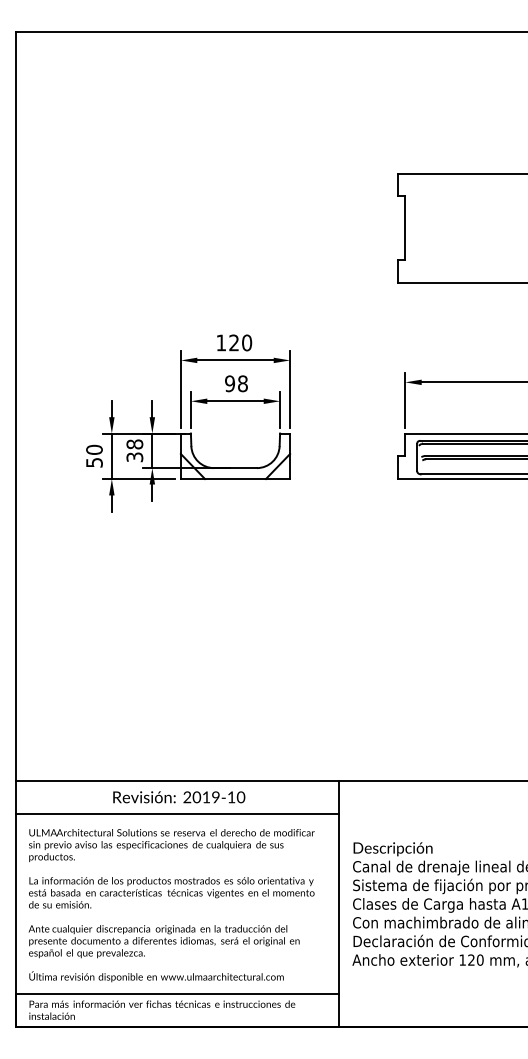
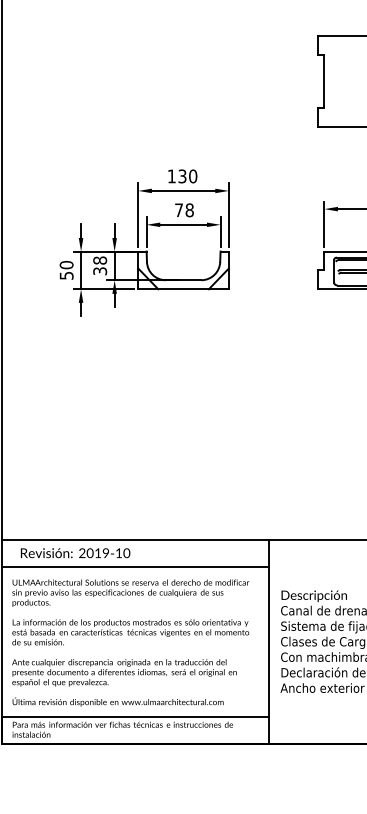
text: (233, 342) -> (181, 176), 120 -> 130
text: (230, 383) -> (179, 210), 98 -> 78
text: (179, 797) -> (75, 553), moved

